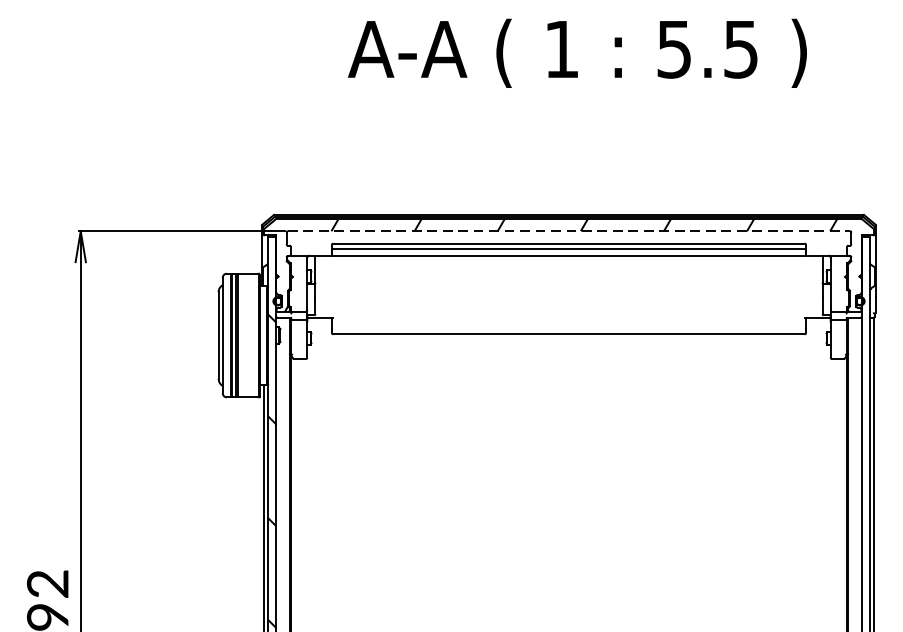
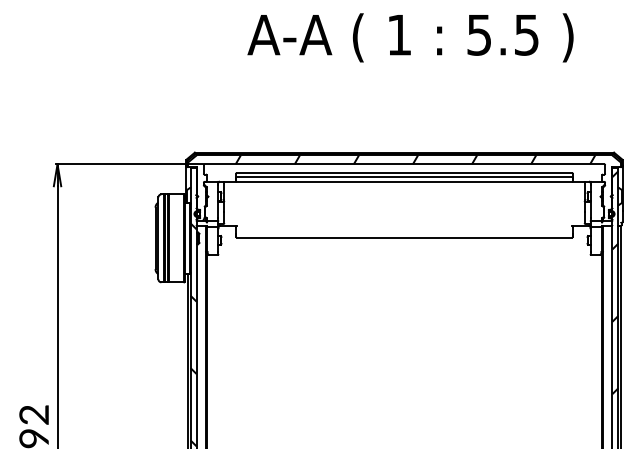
line: (569, 231) -> (404, 164), dashed -> solid
hatch: (865, 397) -> (615, 282), added

